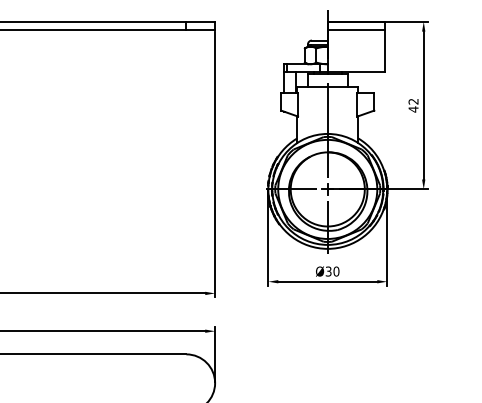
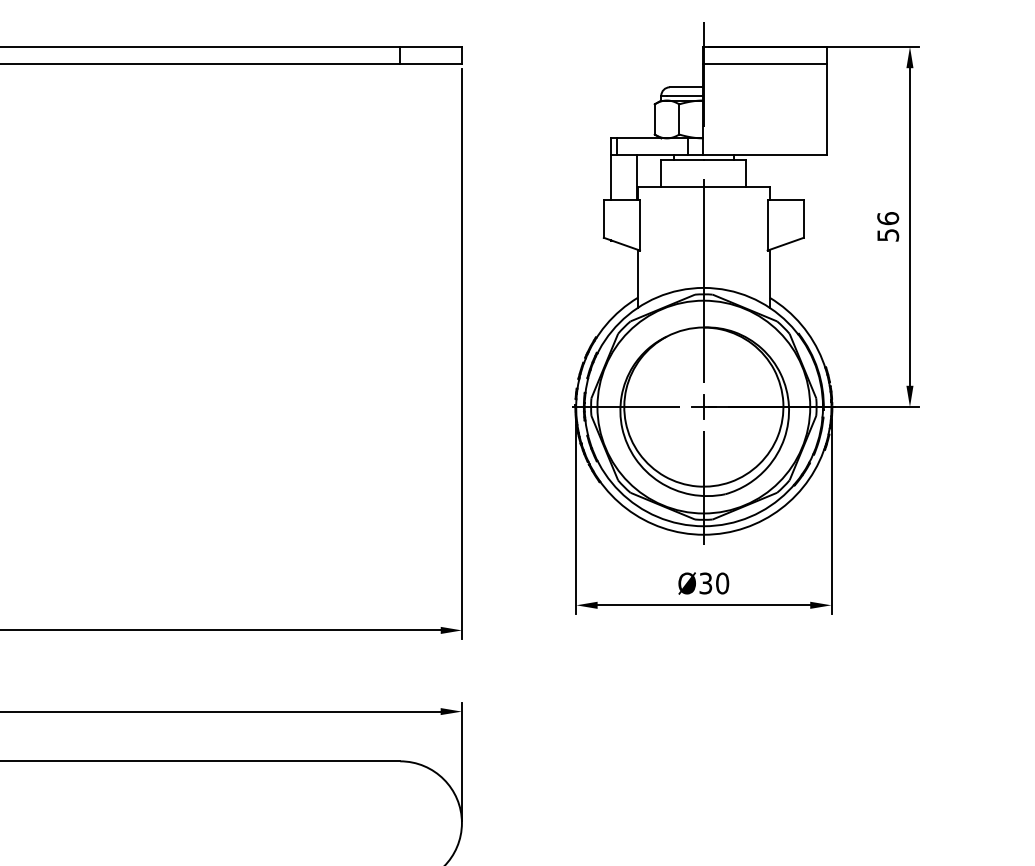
text: (413, 105) -> (887, 226), 42 -> 56

